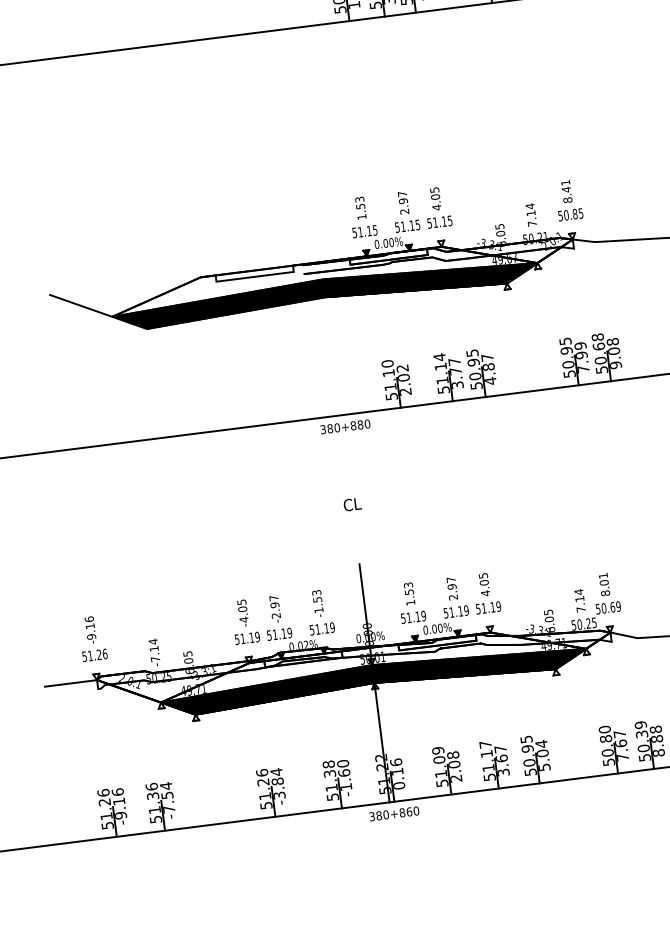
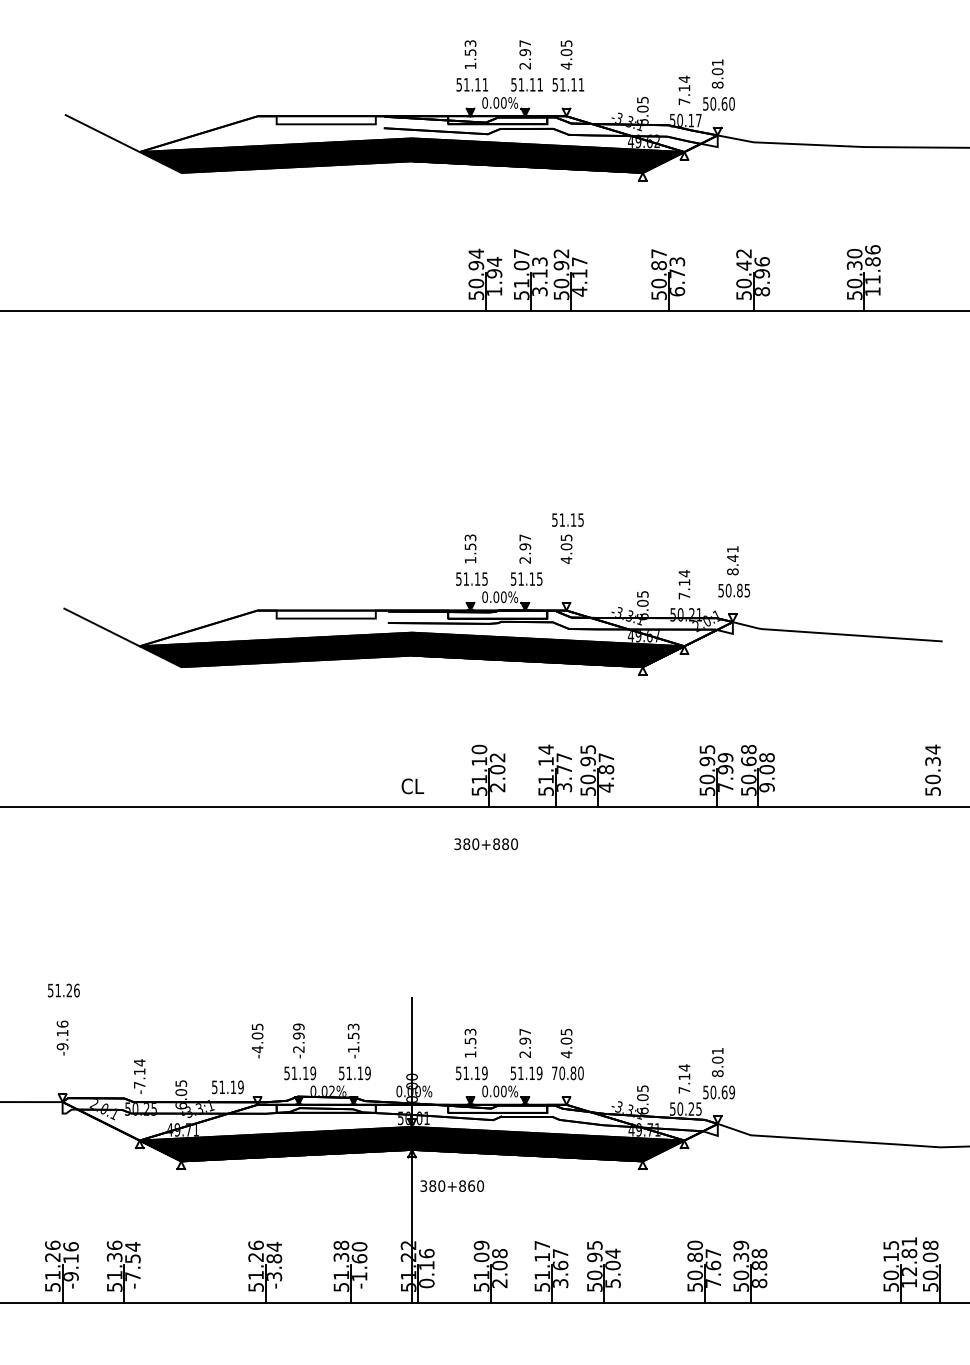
text: (439, 221) -> (567, 519), moved
text: (345, 427) -> (486, 844), moved
text: (352, 504) -> (412, 786), moved
text: (273, 597) -> (298, 1026), -2.97 -> -2.99
text: (488, 608) -> (567, 1073), 51.19 -> 70.80
text: (247, 638) -> (227, 1087), moved
text: (94, 655) -> (63, 990), moved
text: (394, 813) -> (452, 1185), moved

